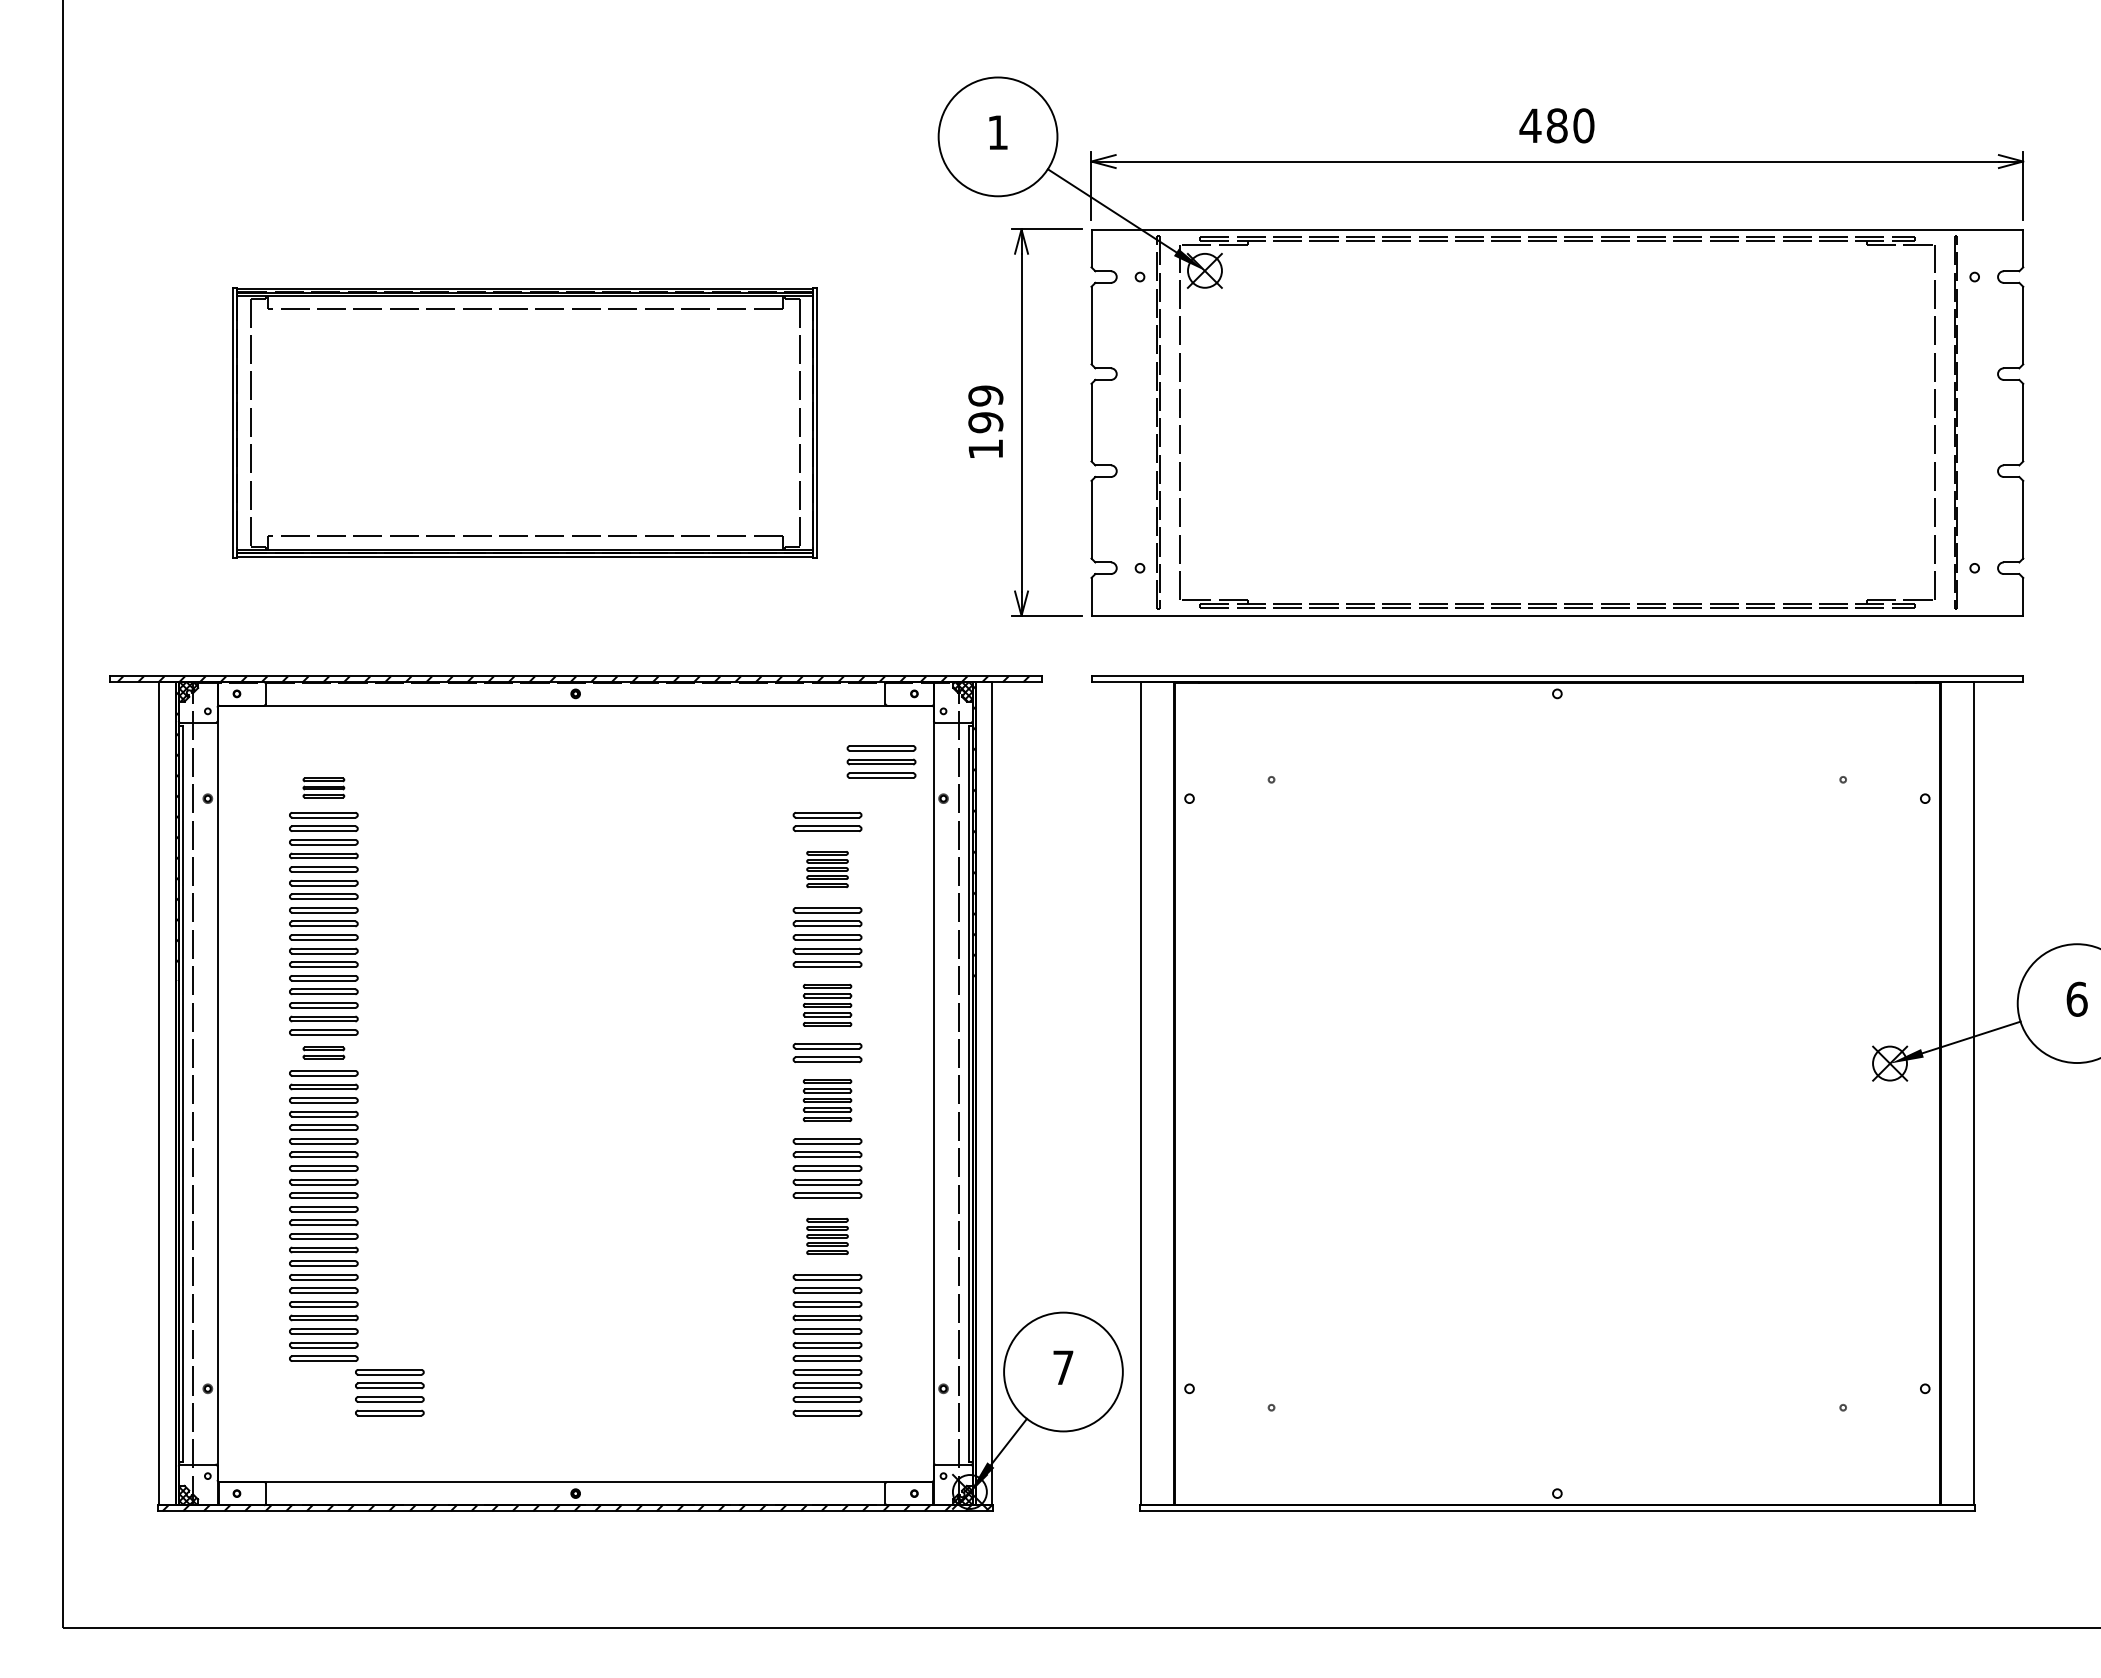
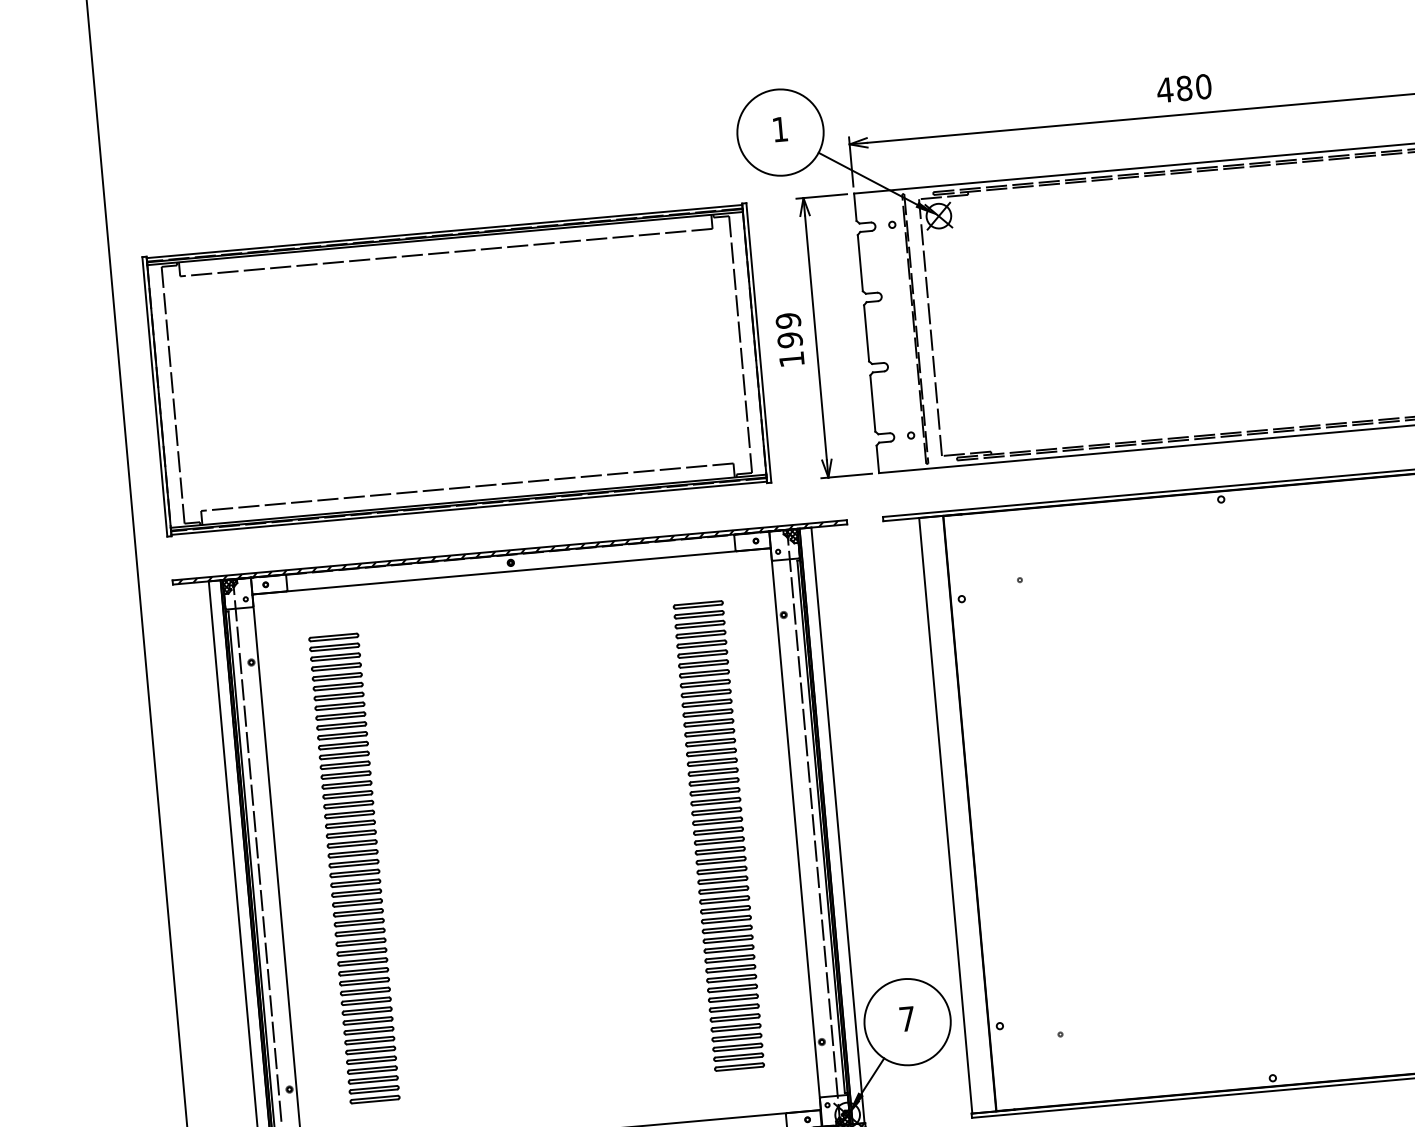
part: (525, 422) -> (457, 369), size x1.43
part: (881, 761) -> (699, 614), moved
part: (323, 787) -> (334, 646), size x1.67
part: (827, 869) -> (704, 673), size x1.67
part: (827, 1005) -> (713, 772), size x1.43
part: (323, 1052) -> (351, 838), size x1.67
part: (827, 1100) -> (719, 840), size x1.43
part: (827, 1236) -> (728, 939), size x1.67
part: (389, 1392) -> (373, 1084), moved

